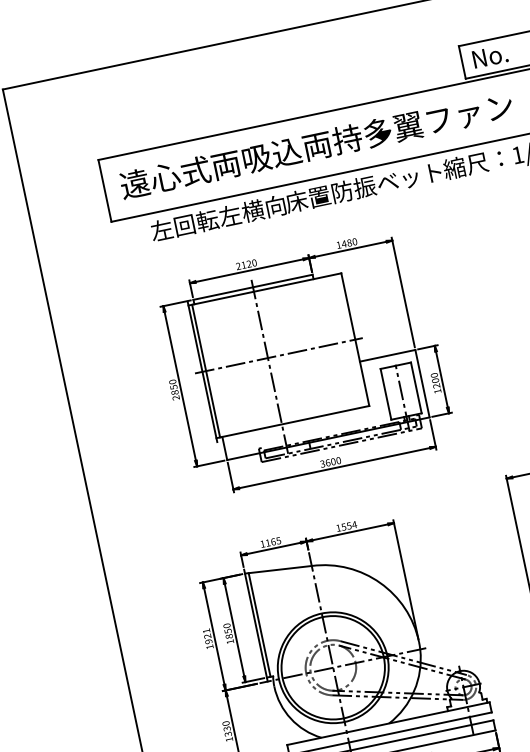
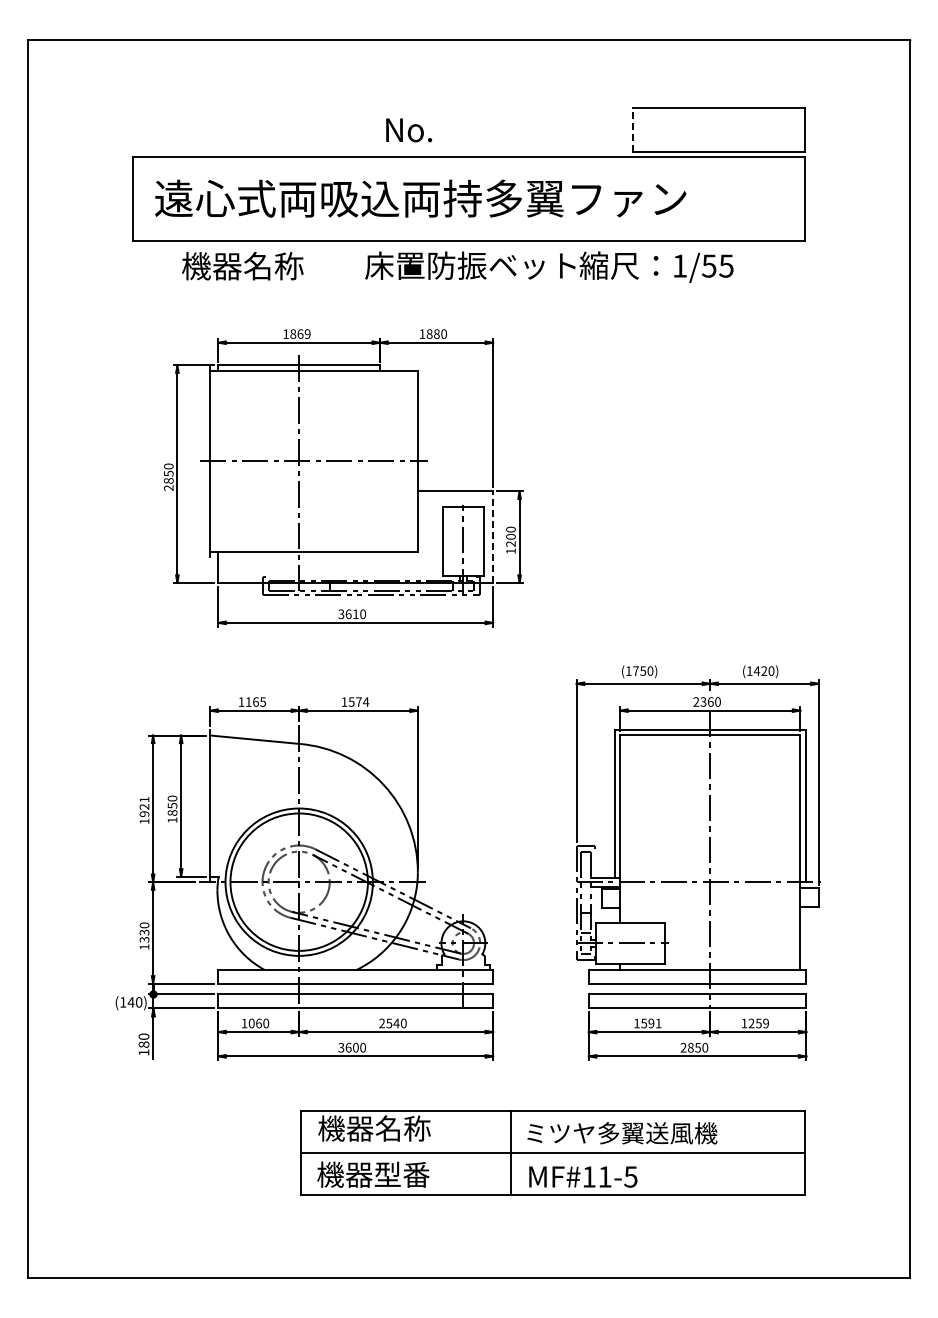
text: (490, 56) -> (409, 130), moved
line: (462, 61) -> (633, 129), solid -> dashed
text: (218, 218) -> (272, 266), 左回転左横向 -> 機器名称
text: (344, 243) -> (429, 333), 1480 -> 1880
text: (246, 264) -> (296, 333), 2120 -> 1869
line: (206, 371) -> (215, 461), removed
line: (422, 383) -> (493, 537), solid -> dashed
text: (333, 461) -> (355, 614), 3600 -> 3610
text: (348, 525) -> (358, 701), 1554 -> 1574
line: (259, 624) -> (215, 805), removed

